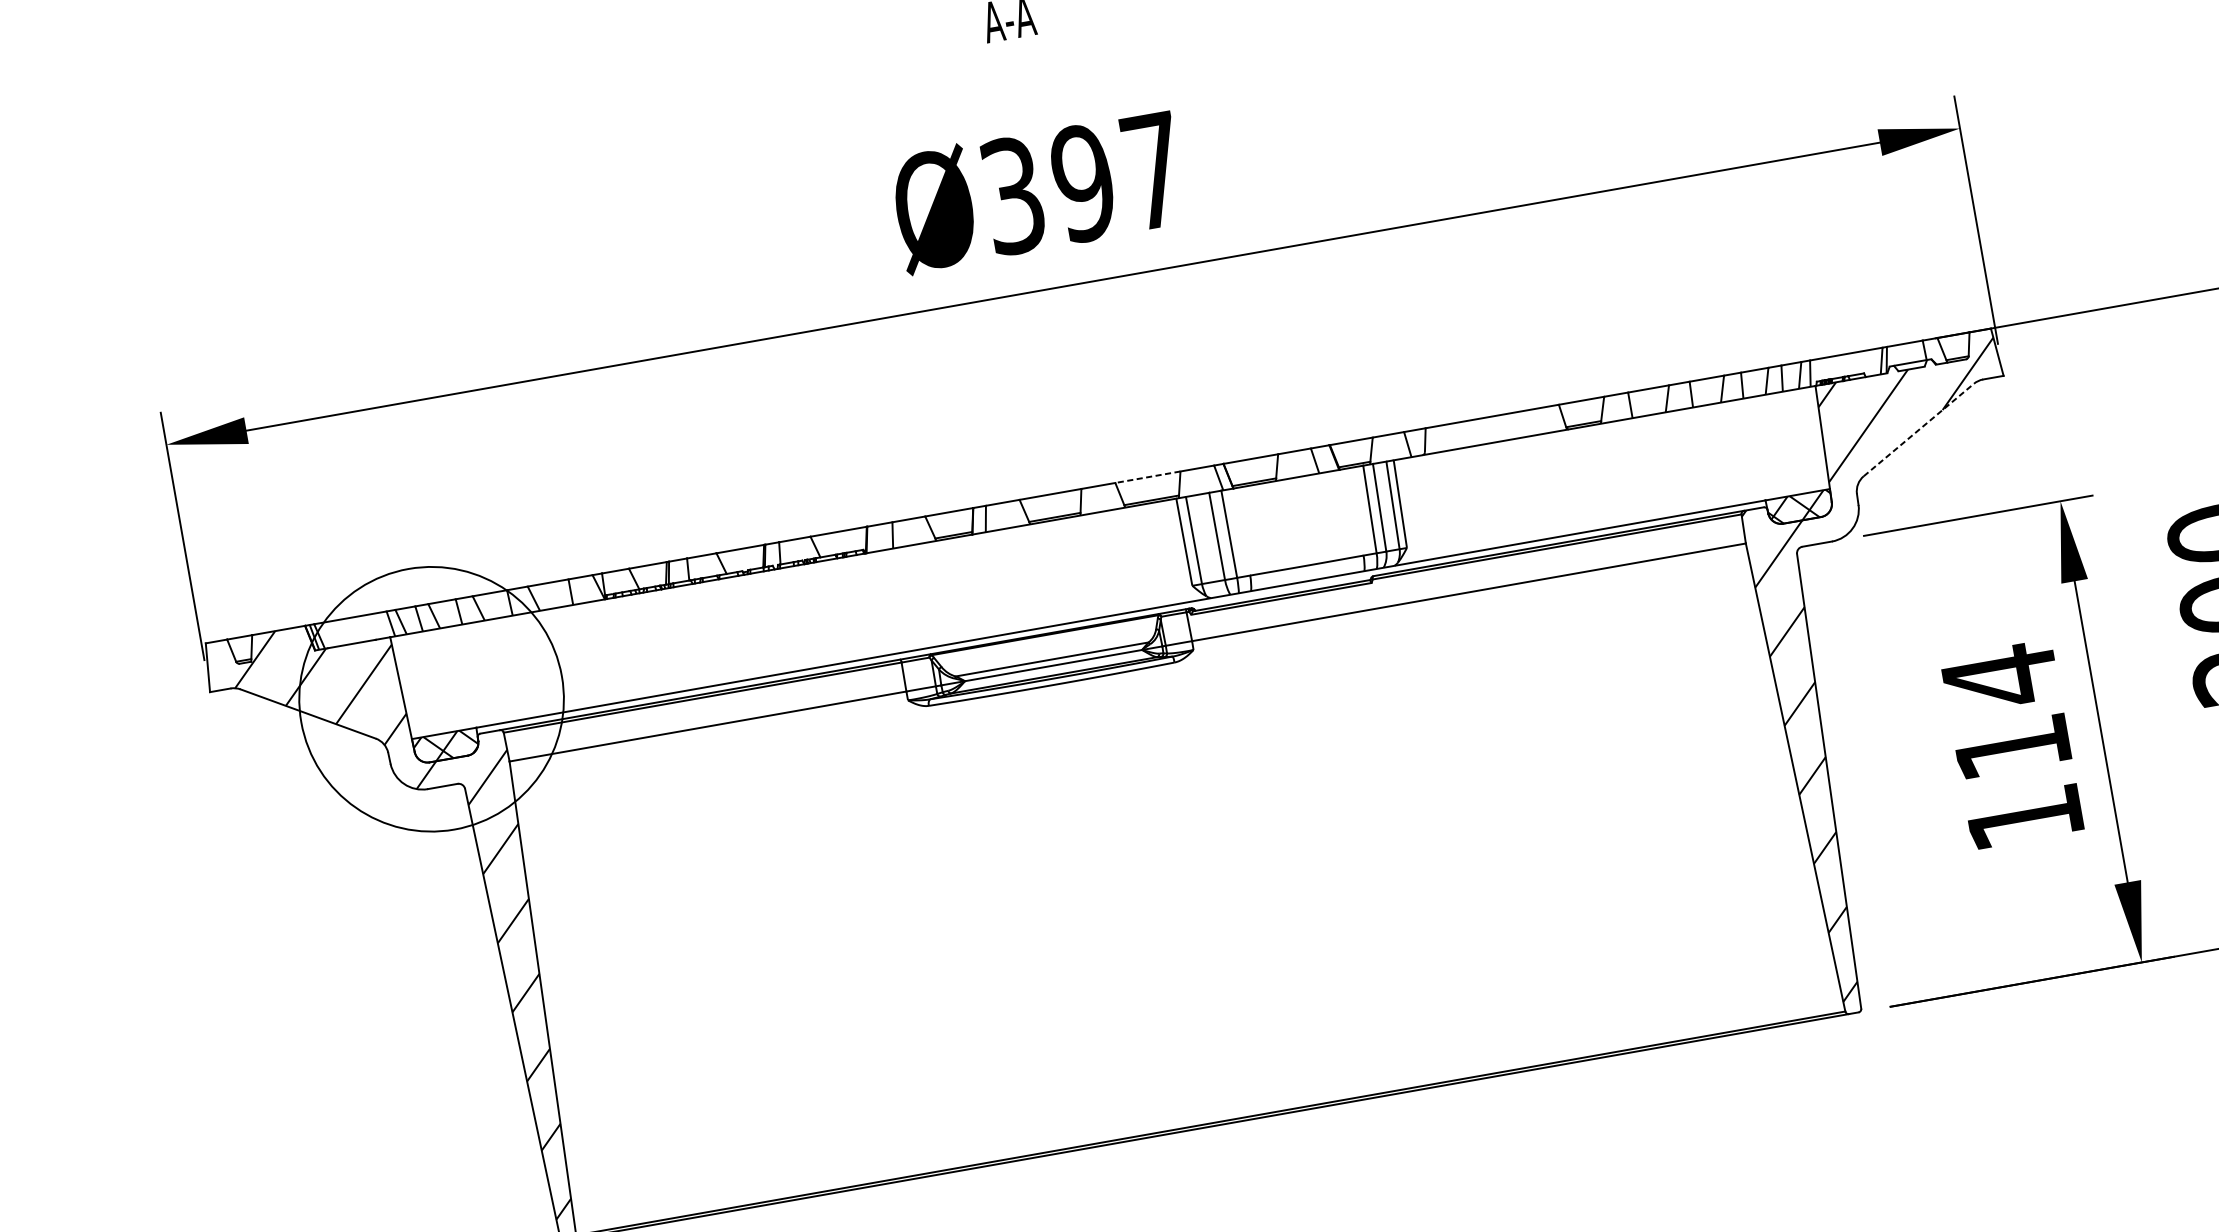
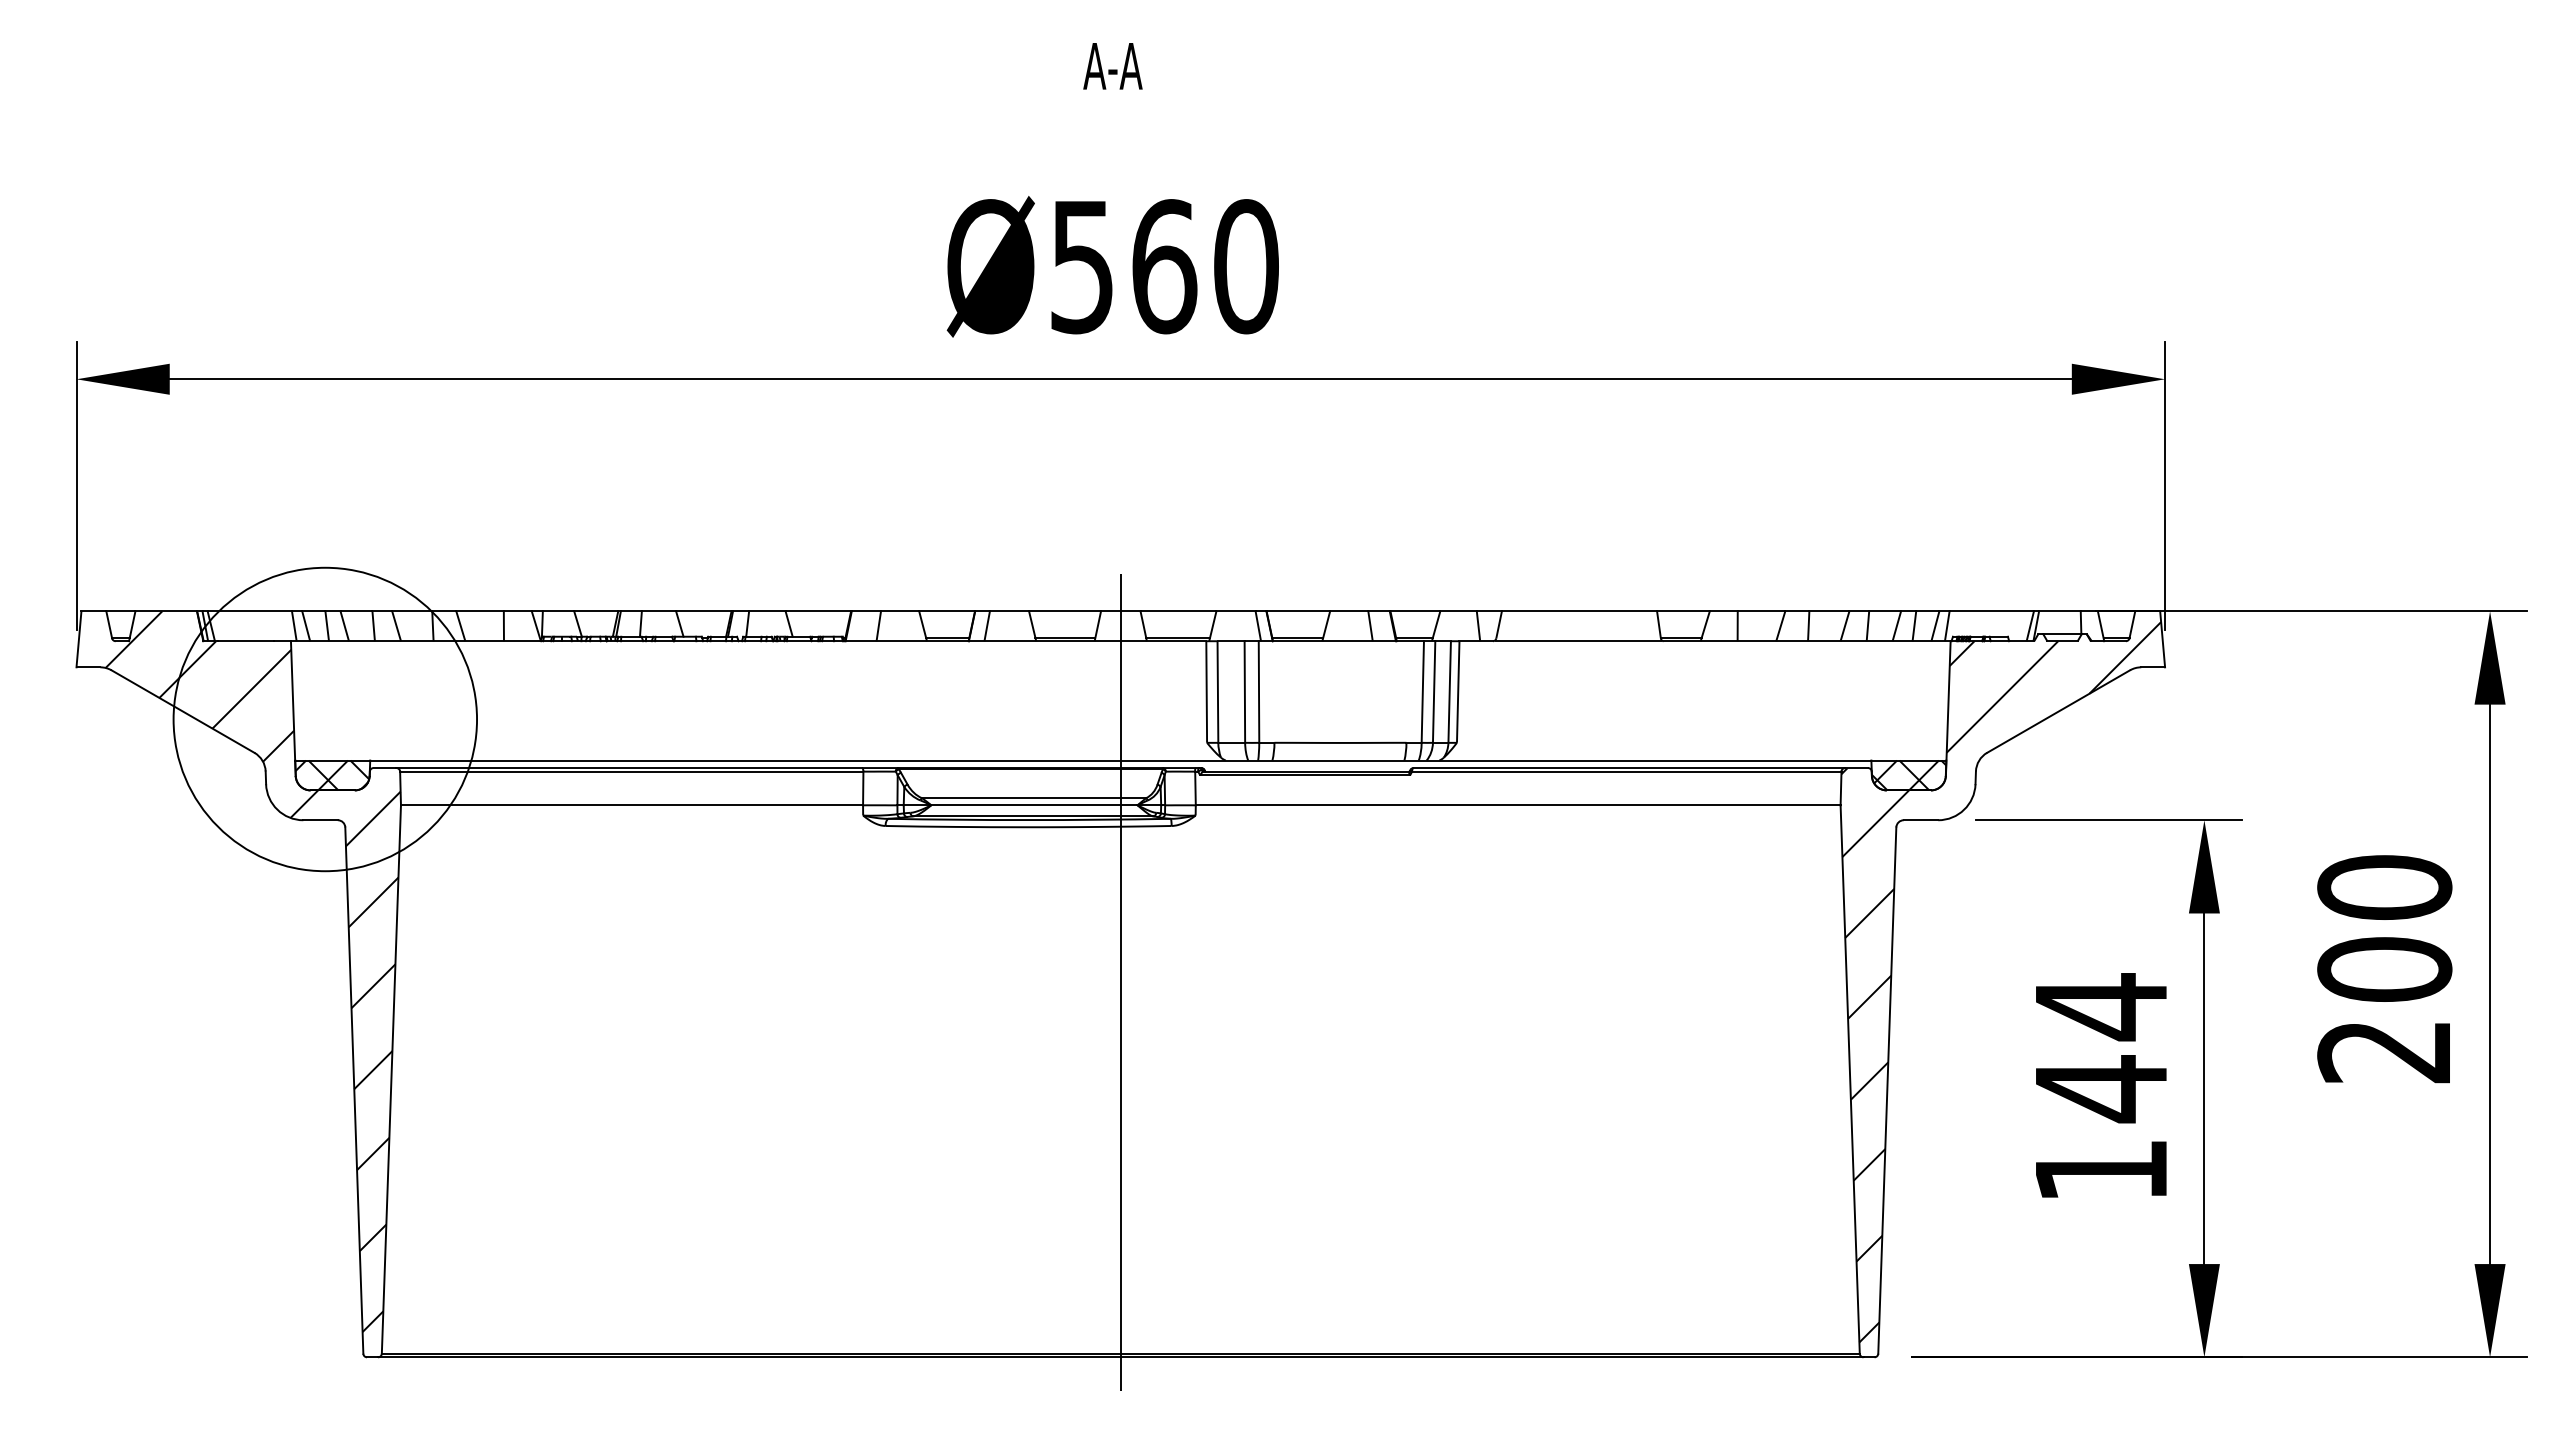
text: (1083, 183) -> (1164, 266), Ø397 -> Ø560
line: (1918, 429) -> (2058, 711), dashed -> solid
line: (1147, 477) -> (1178, 611), dashed -> solid
text: (2012, 748) -> (2101, 1089), 114 -> 144
line: (1154, 804) -> (1120, 982), added

